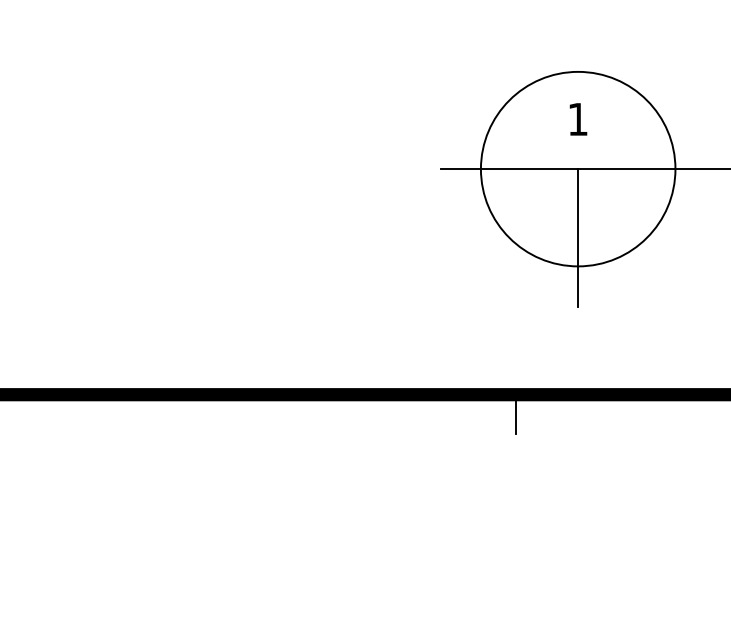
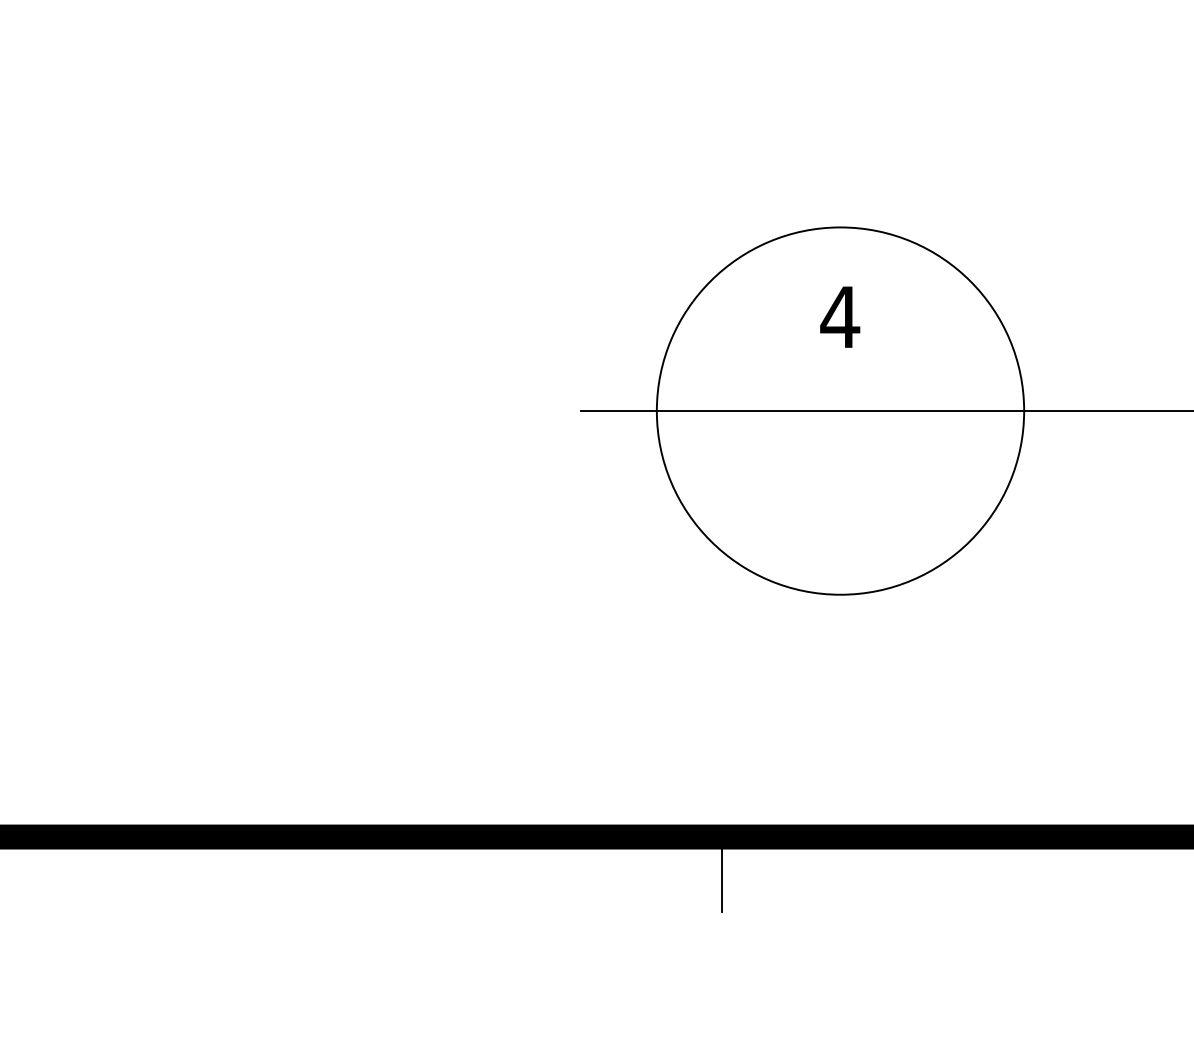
text: (577, 119) -> (839, 317), 1 -> 4
line: (578, 237) -> (841, 540), removed

